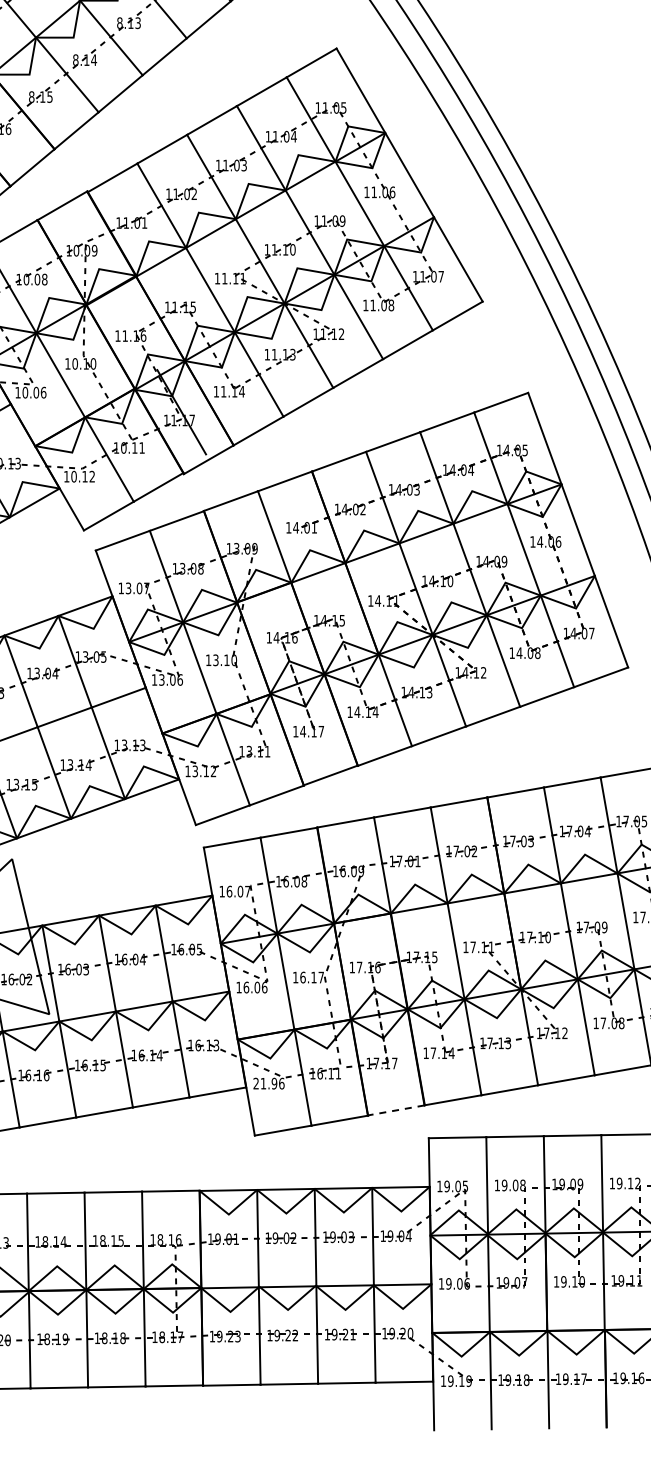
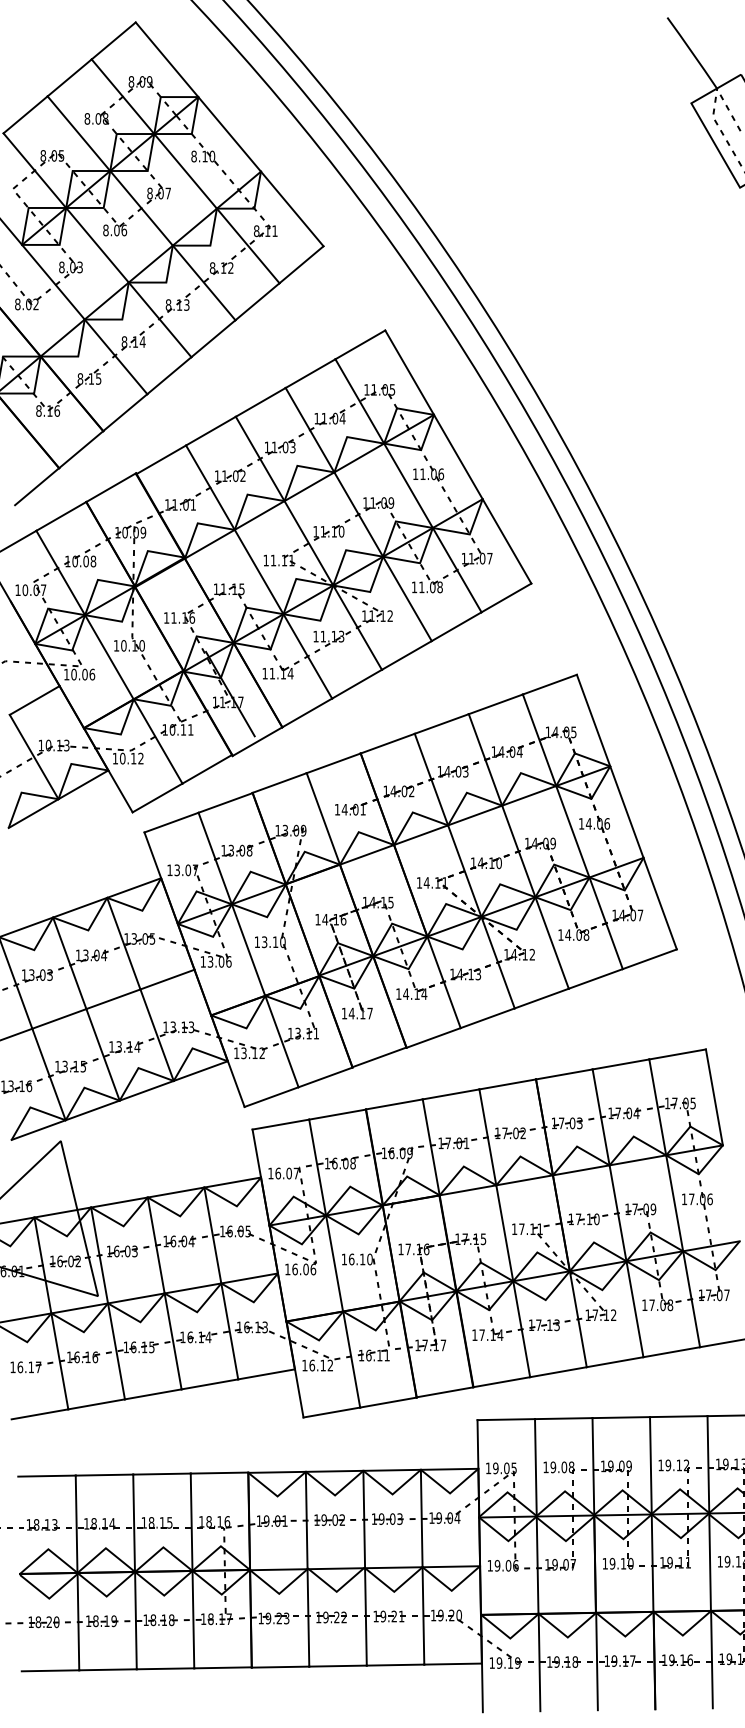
text: (320, 977) -> (369, 1259), 16.17 -> 16.10
text: (268, 1083) -> (317, 1365), 21.96 -> 16.12
line: (395, 1110) -> (444, 1392), dashed -> solid

